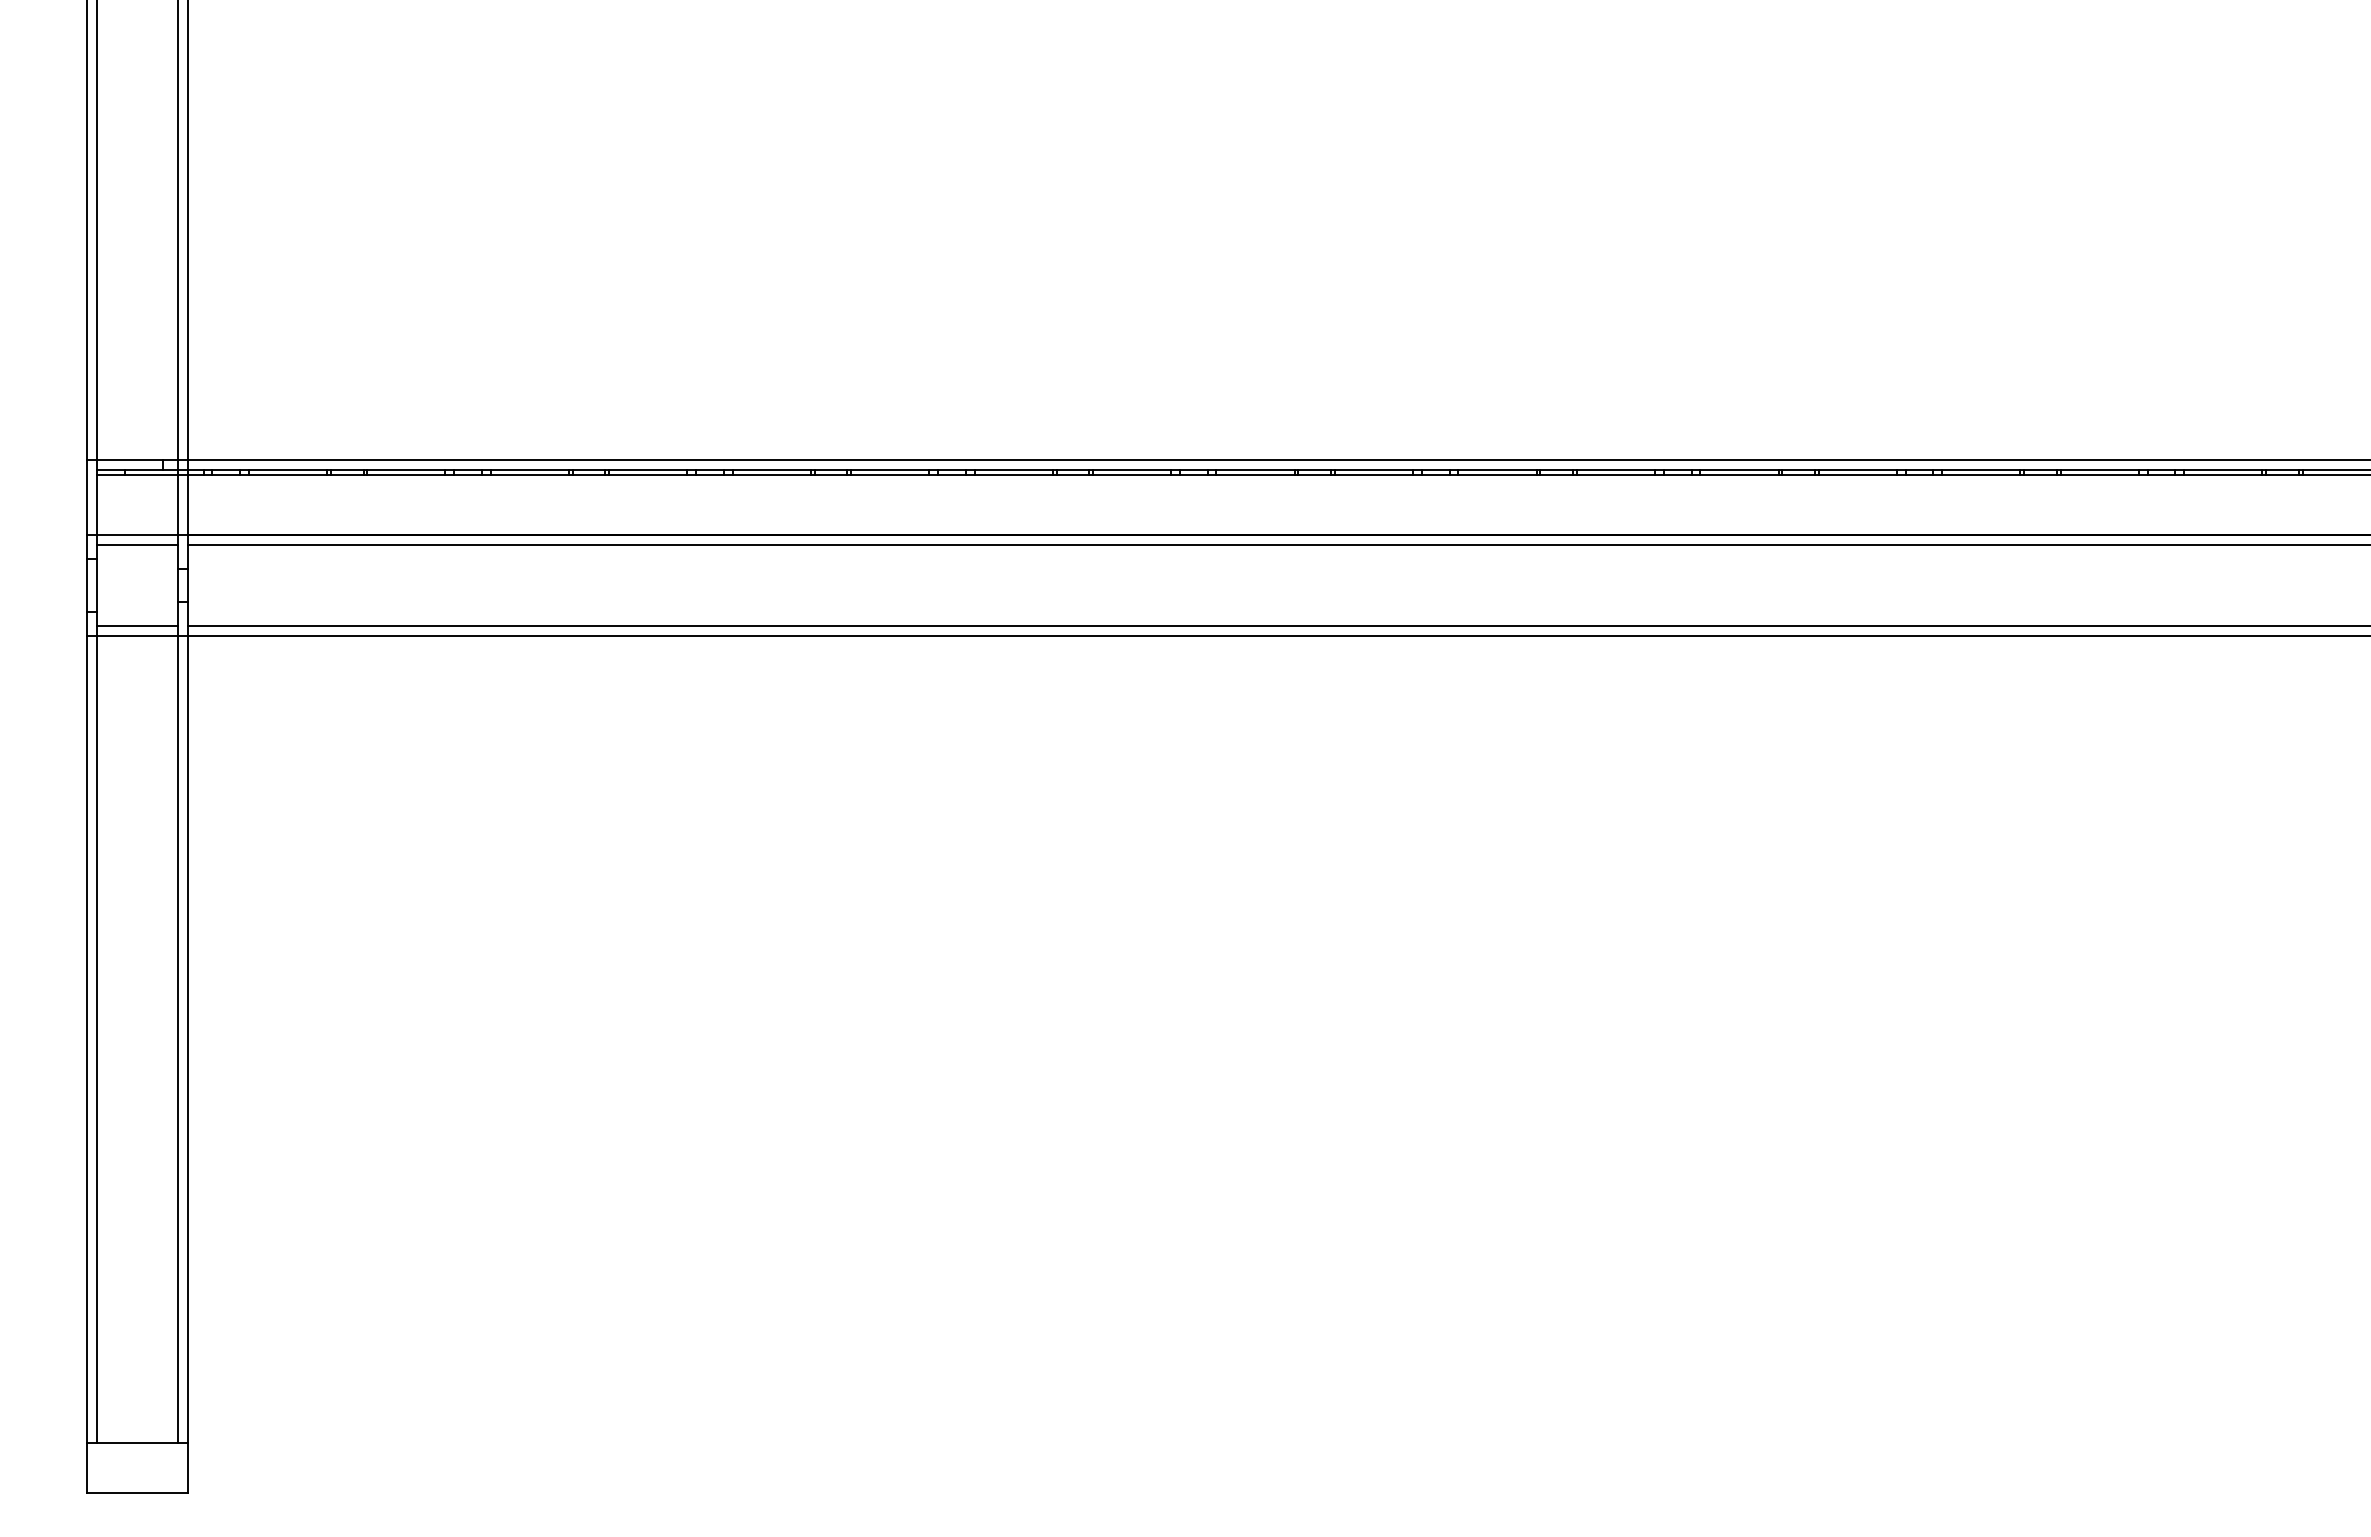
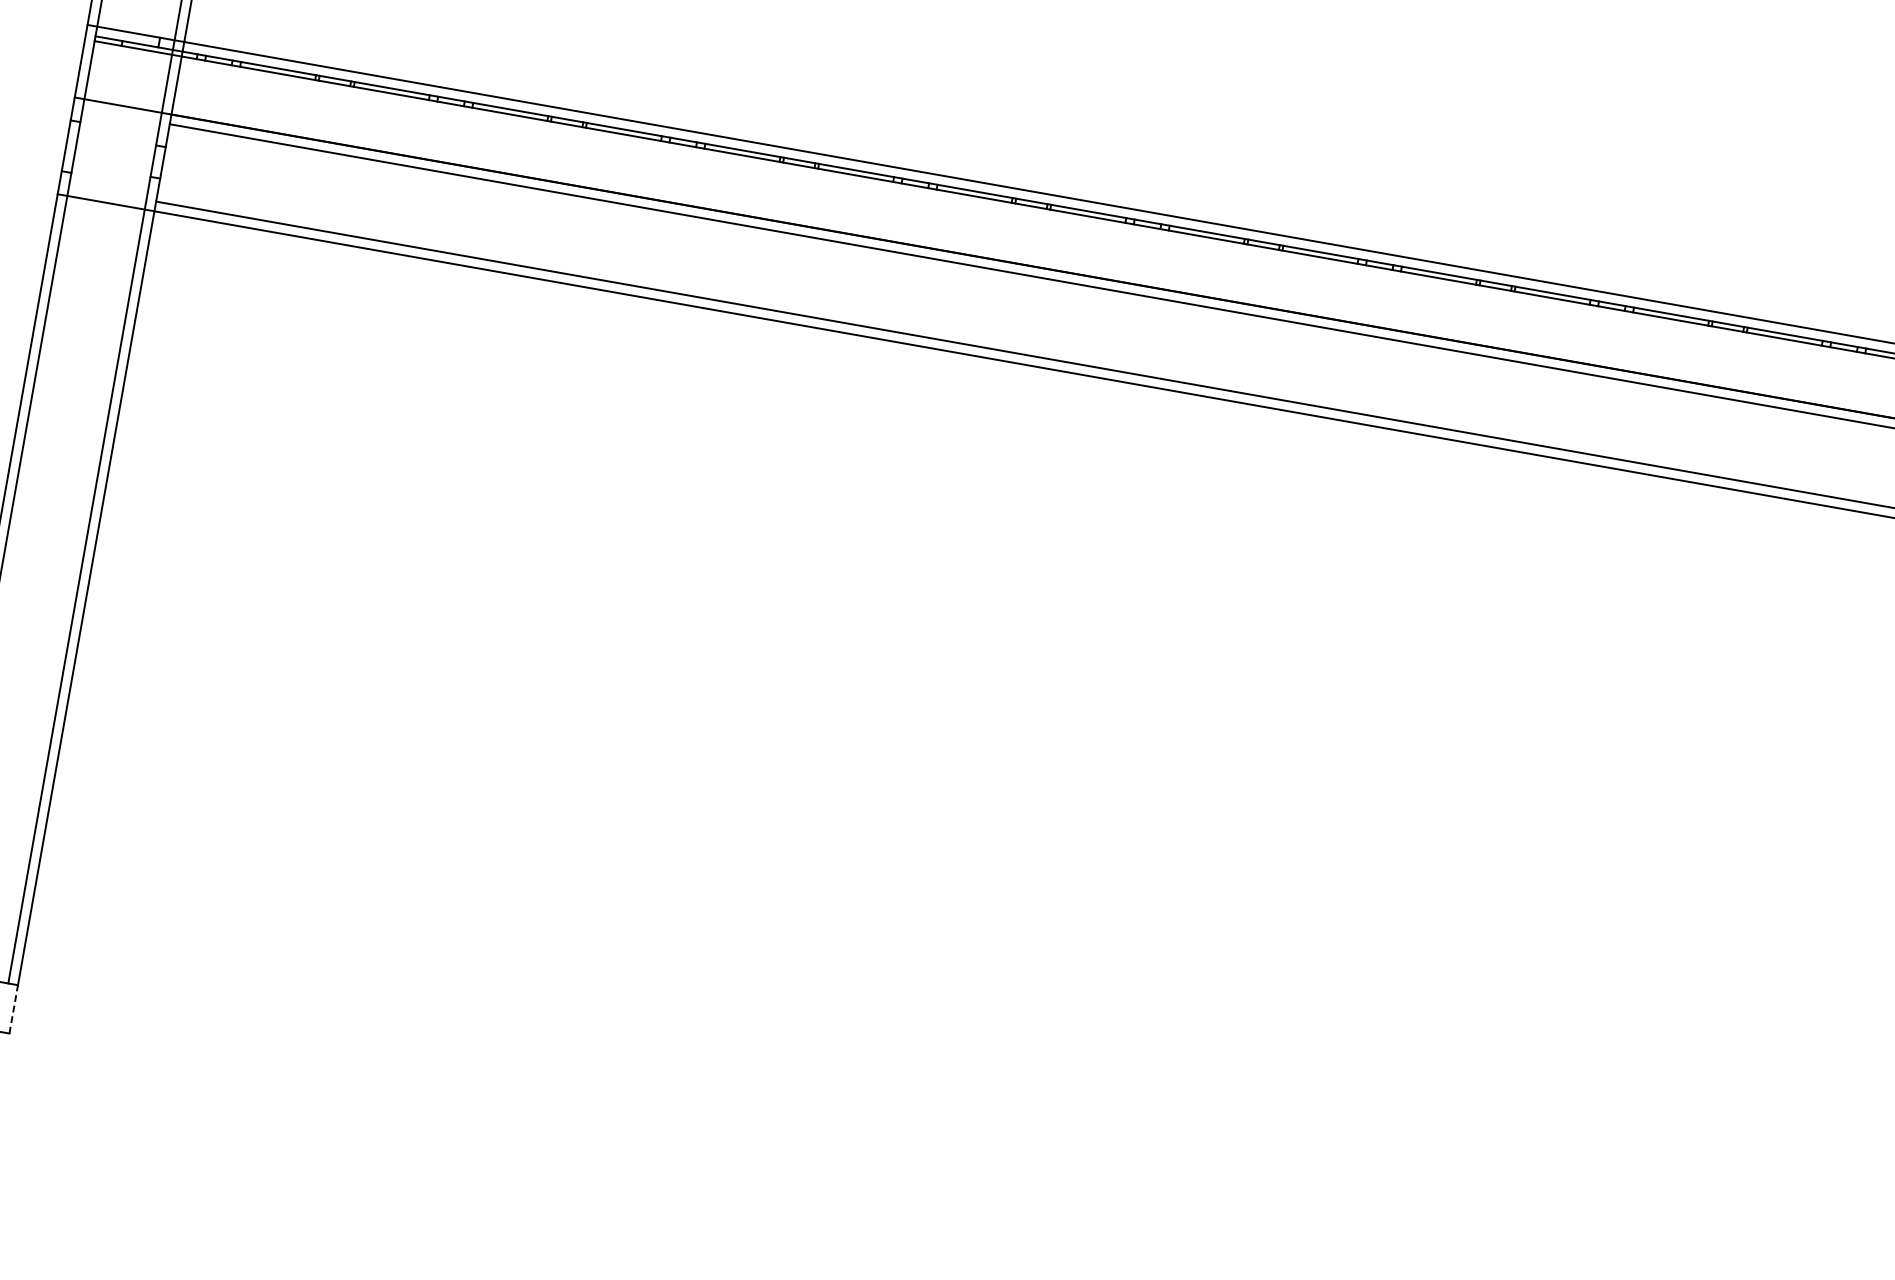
line: (137, 545) -> (121, 115), removed
line: (137, 626) -> (107, 193), removed
line: (187, 1467) -> (13, 1009), solid -> dashed

